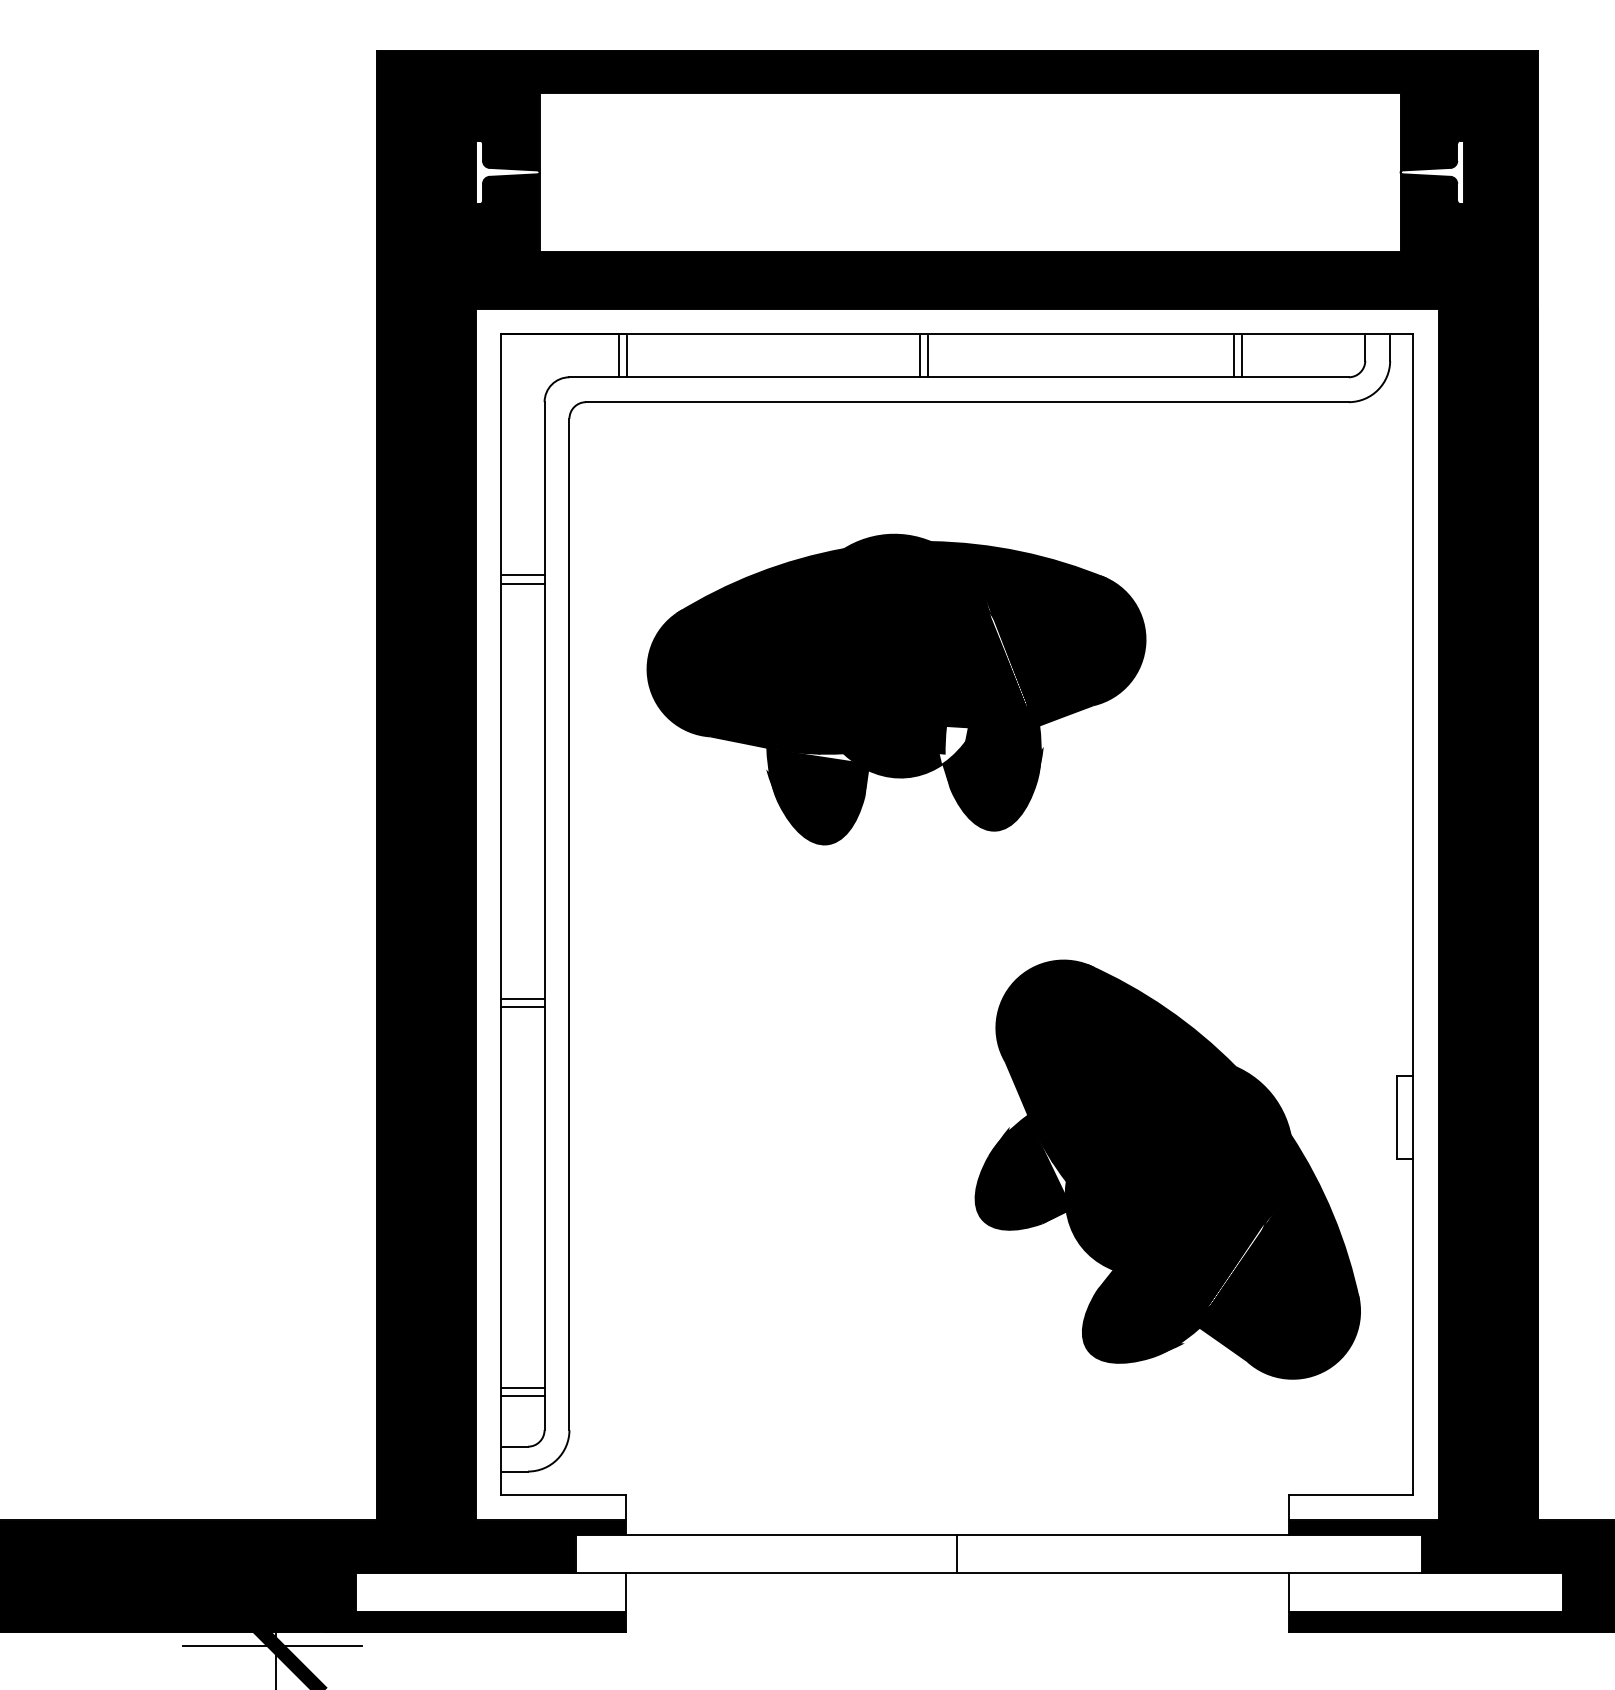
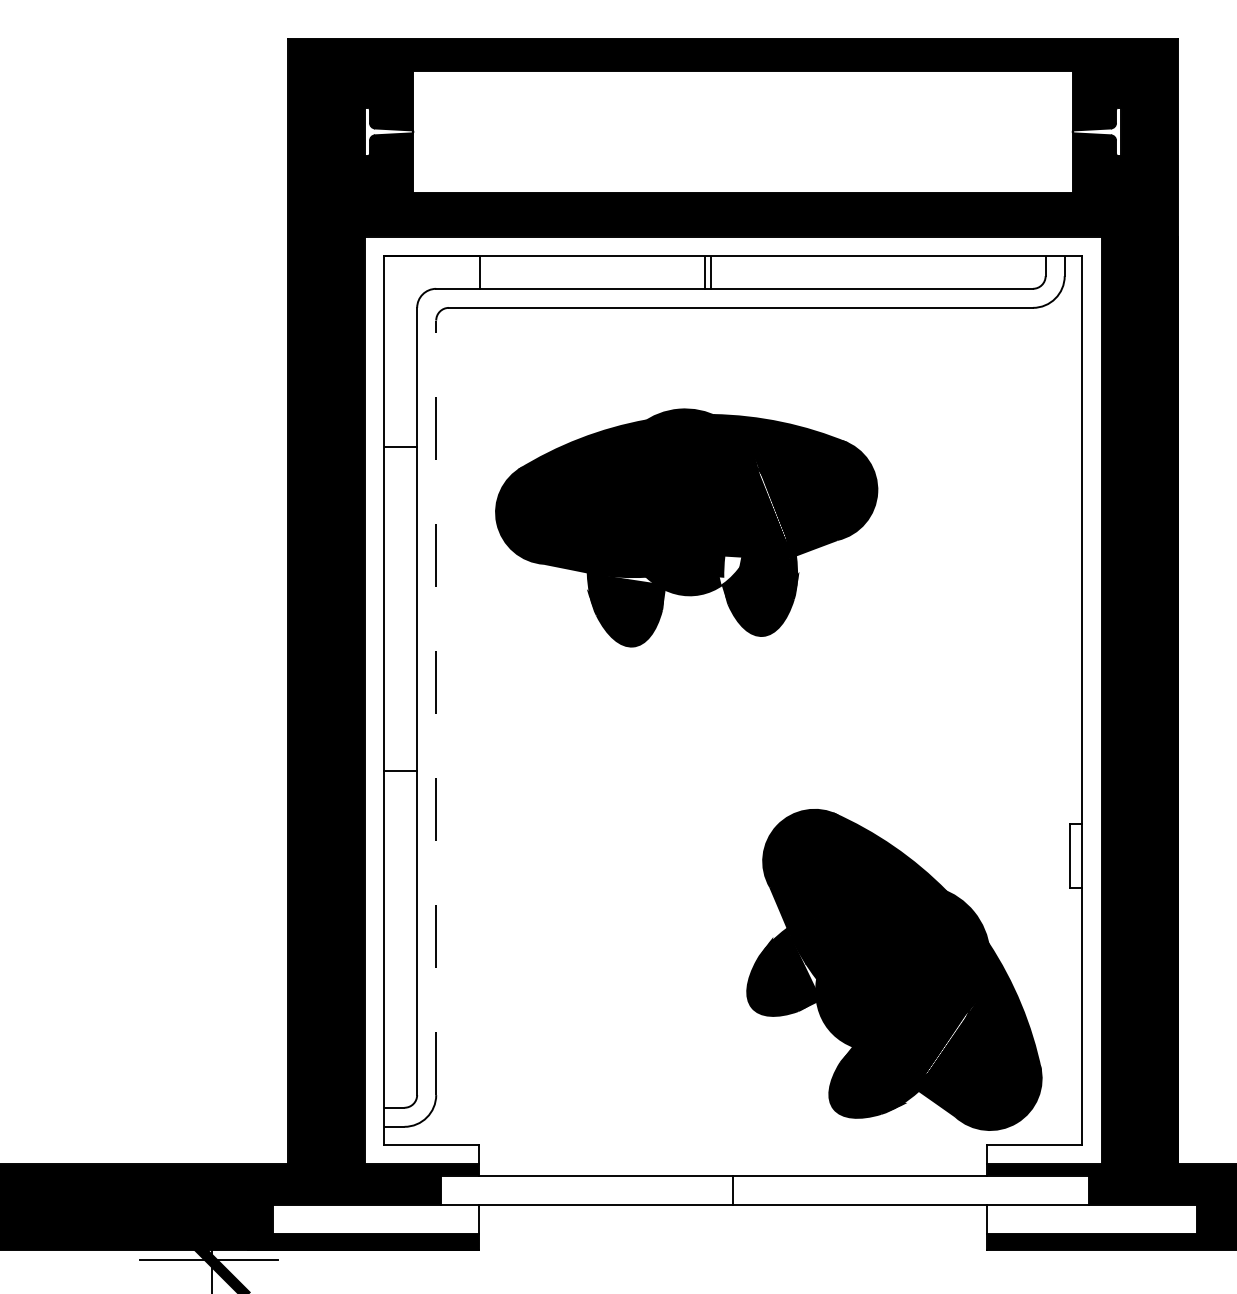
line: (618, 356) -> (473, 272), removed
line: (1233, 356) -> (944, 272), removed
line: (1241, 356) -> (950, 272), removed
line: (523, 575) -> (401, 440), removed
line: (569, 924) -> (436, 707), solid -> dashed
line: (522, 998) -> (400, 764), removed
part: (1167, 1169) -> (894, 969), moved
line: (523, 1387) -> (401, 1062), removed
line: (523, 1396) -> (401, 1069), removed

